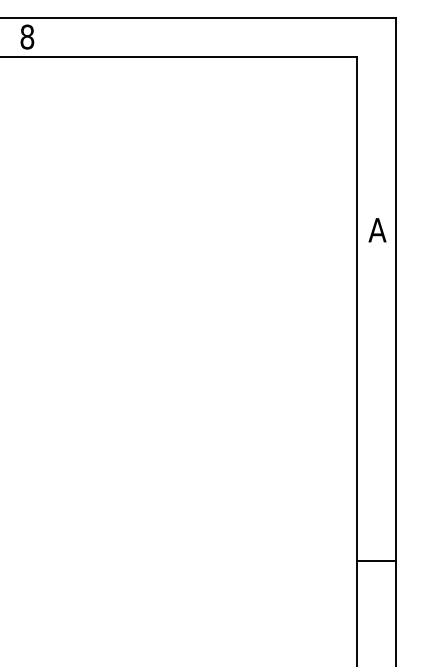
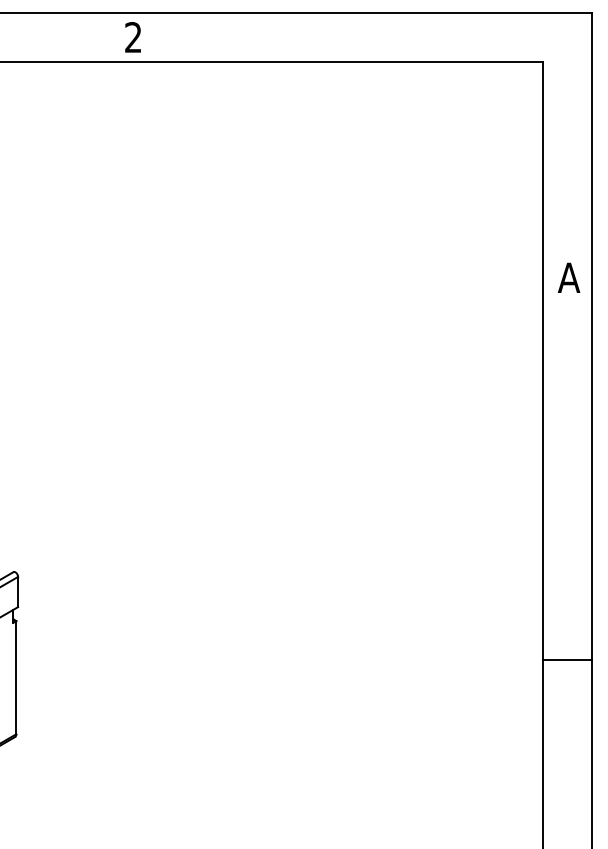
text: (27, 37) -> (133, 37), 8 -> 2
line: (376, 561) -> (567, 659), moved

